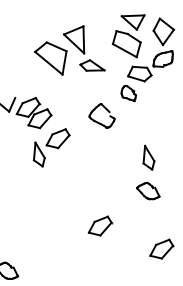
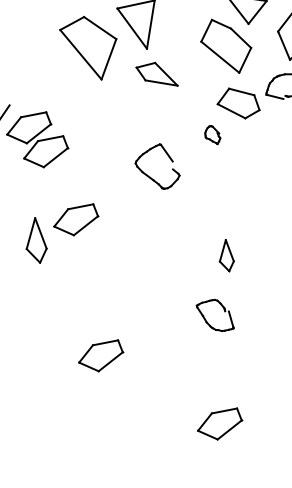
part: (128, 93) -> (212, 134), size x0.6
part: (51, 147) -> (62, 232), moved
part: (148, 157) -> (227, 255), size x0.7
part: (100, 225) -> (102, 353), moved

